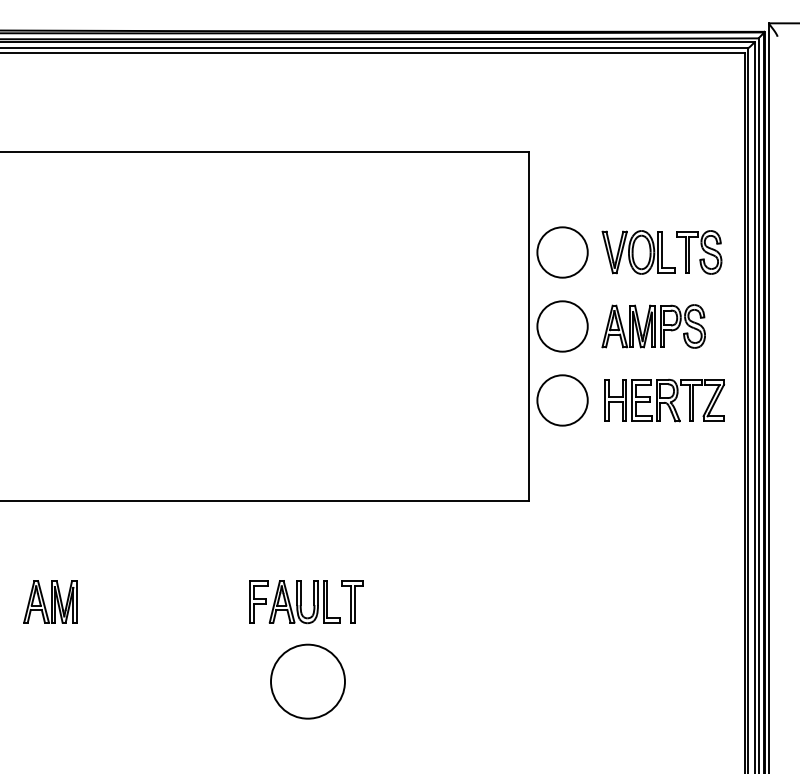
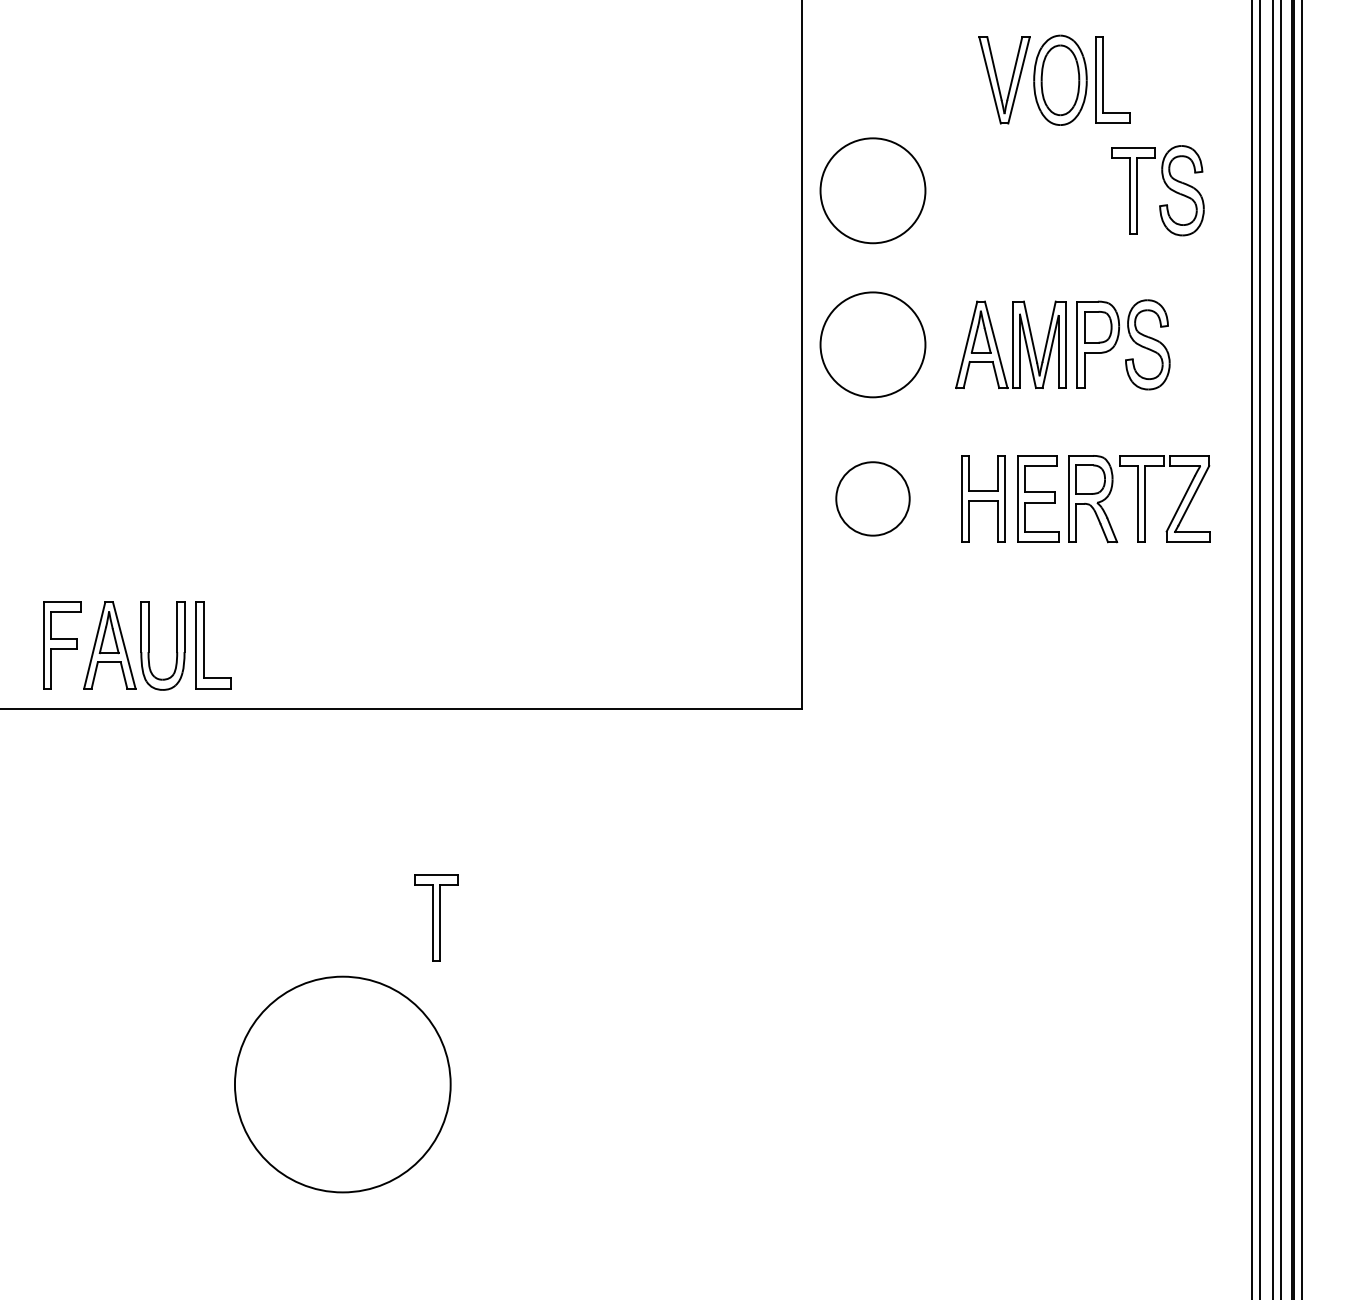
part: (638, 252) -> (1053, 80), moved
circle: (562, 400) -> (872, 498), size x0.7
part: (294, 602) -> (135, 646), moved
circle: (307, 681) -> (341, 1084), size x1.4

